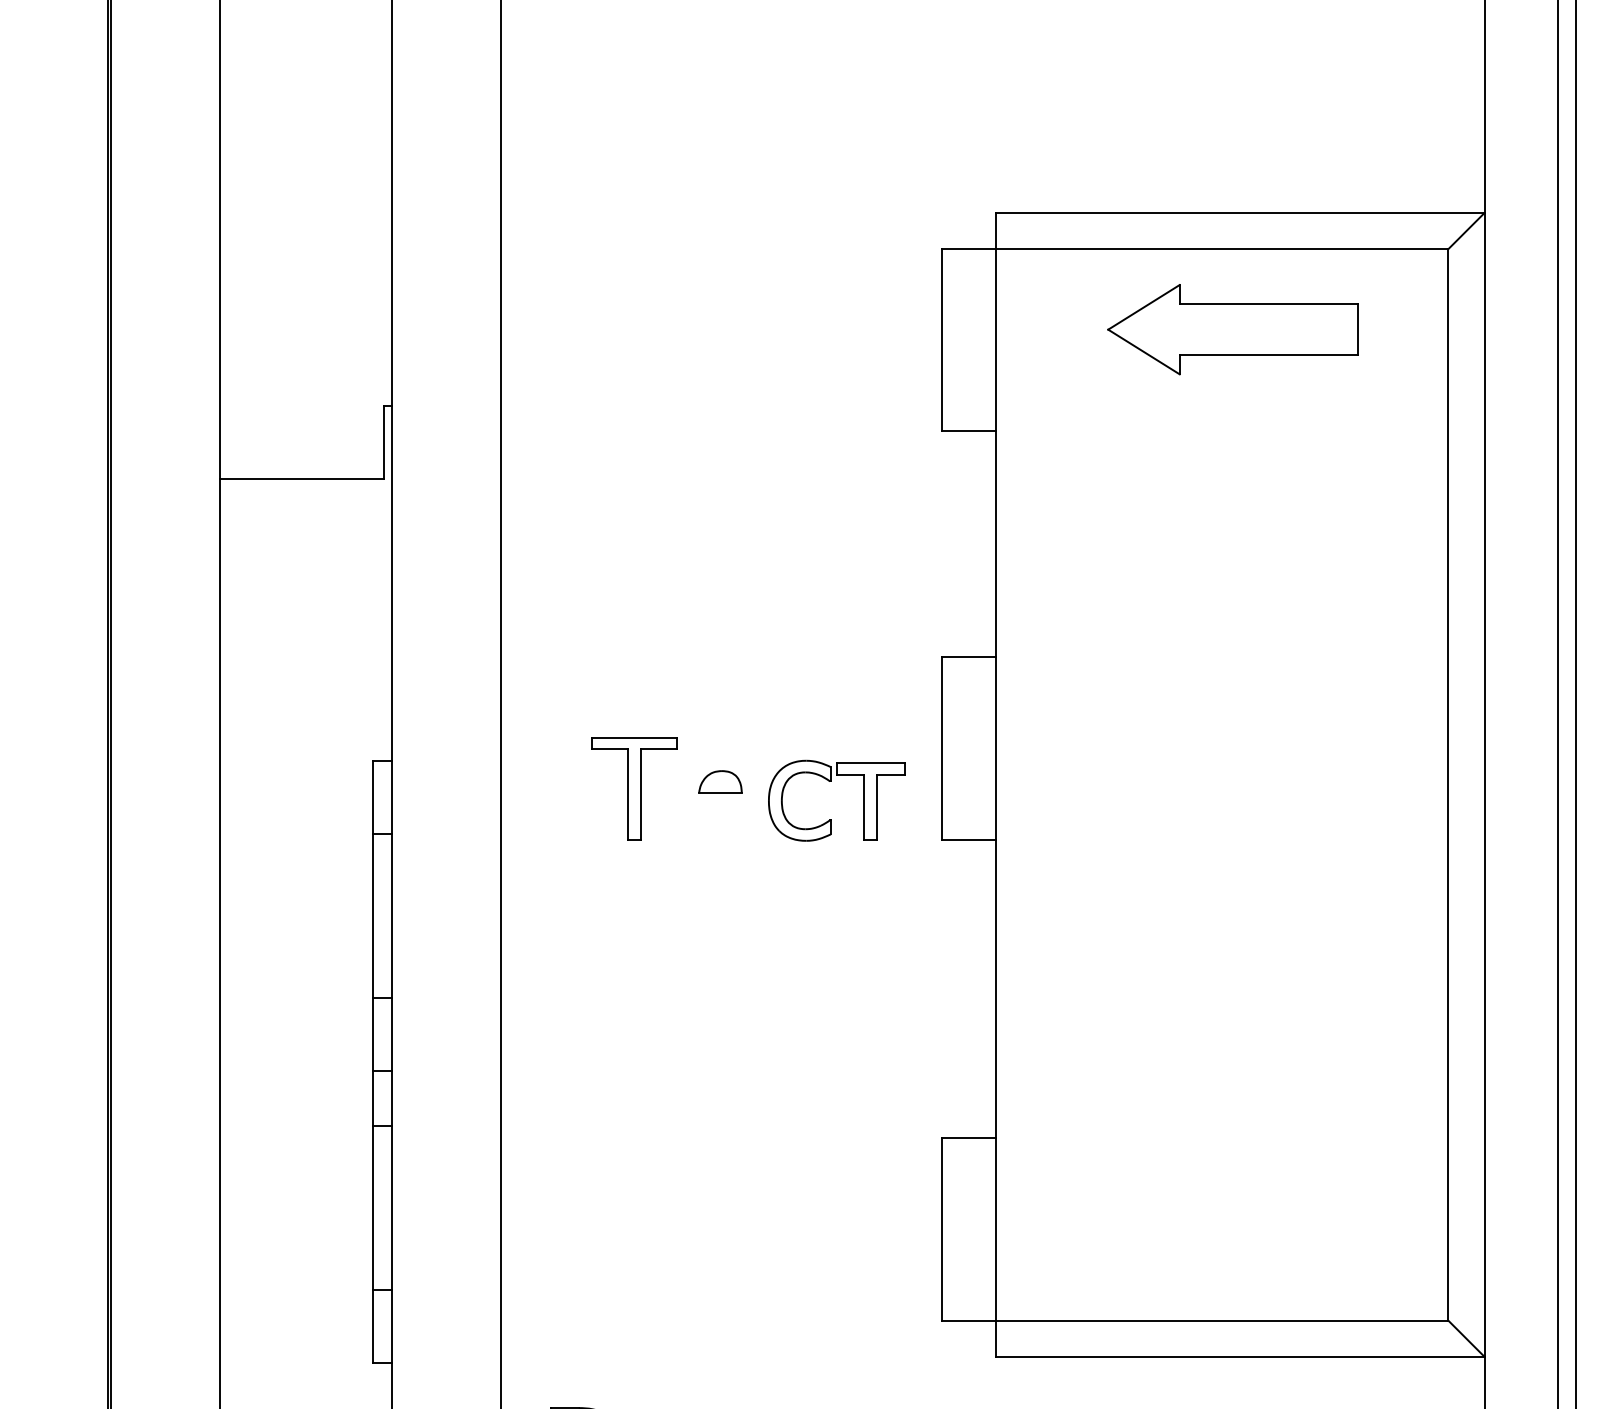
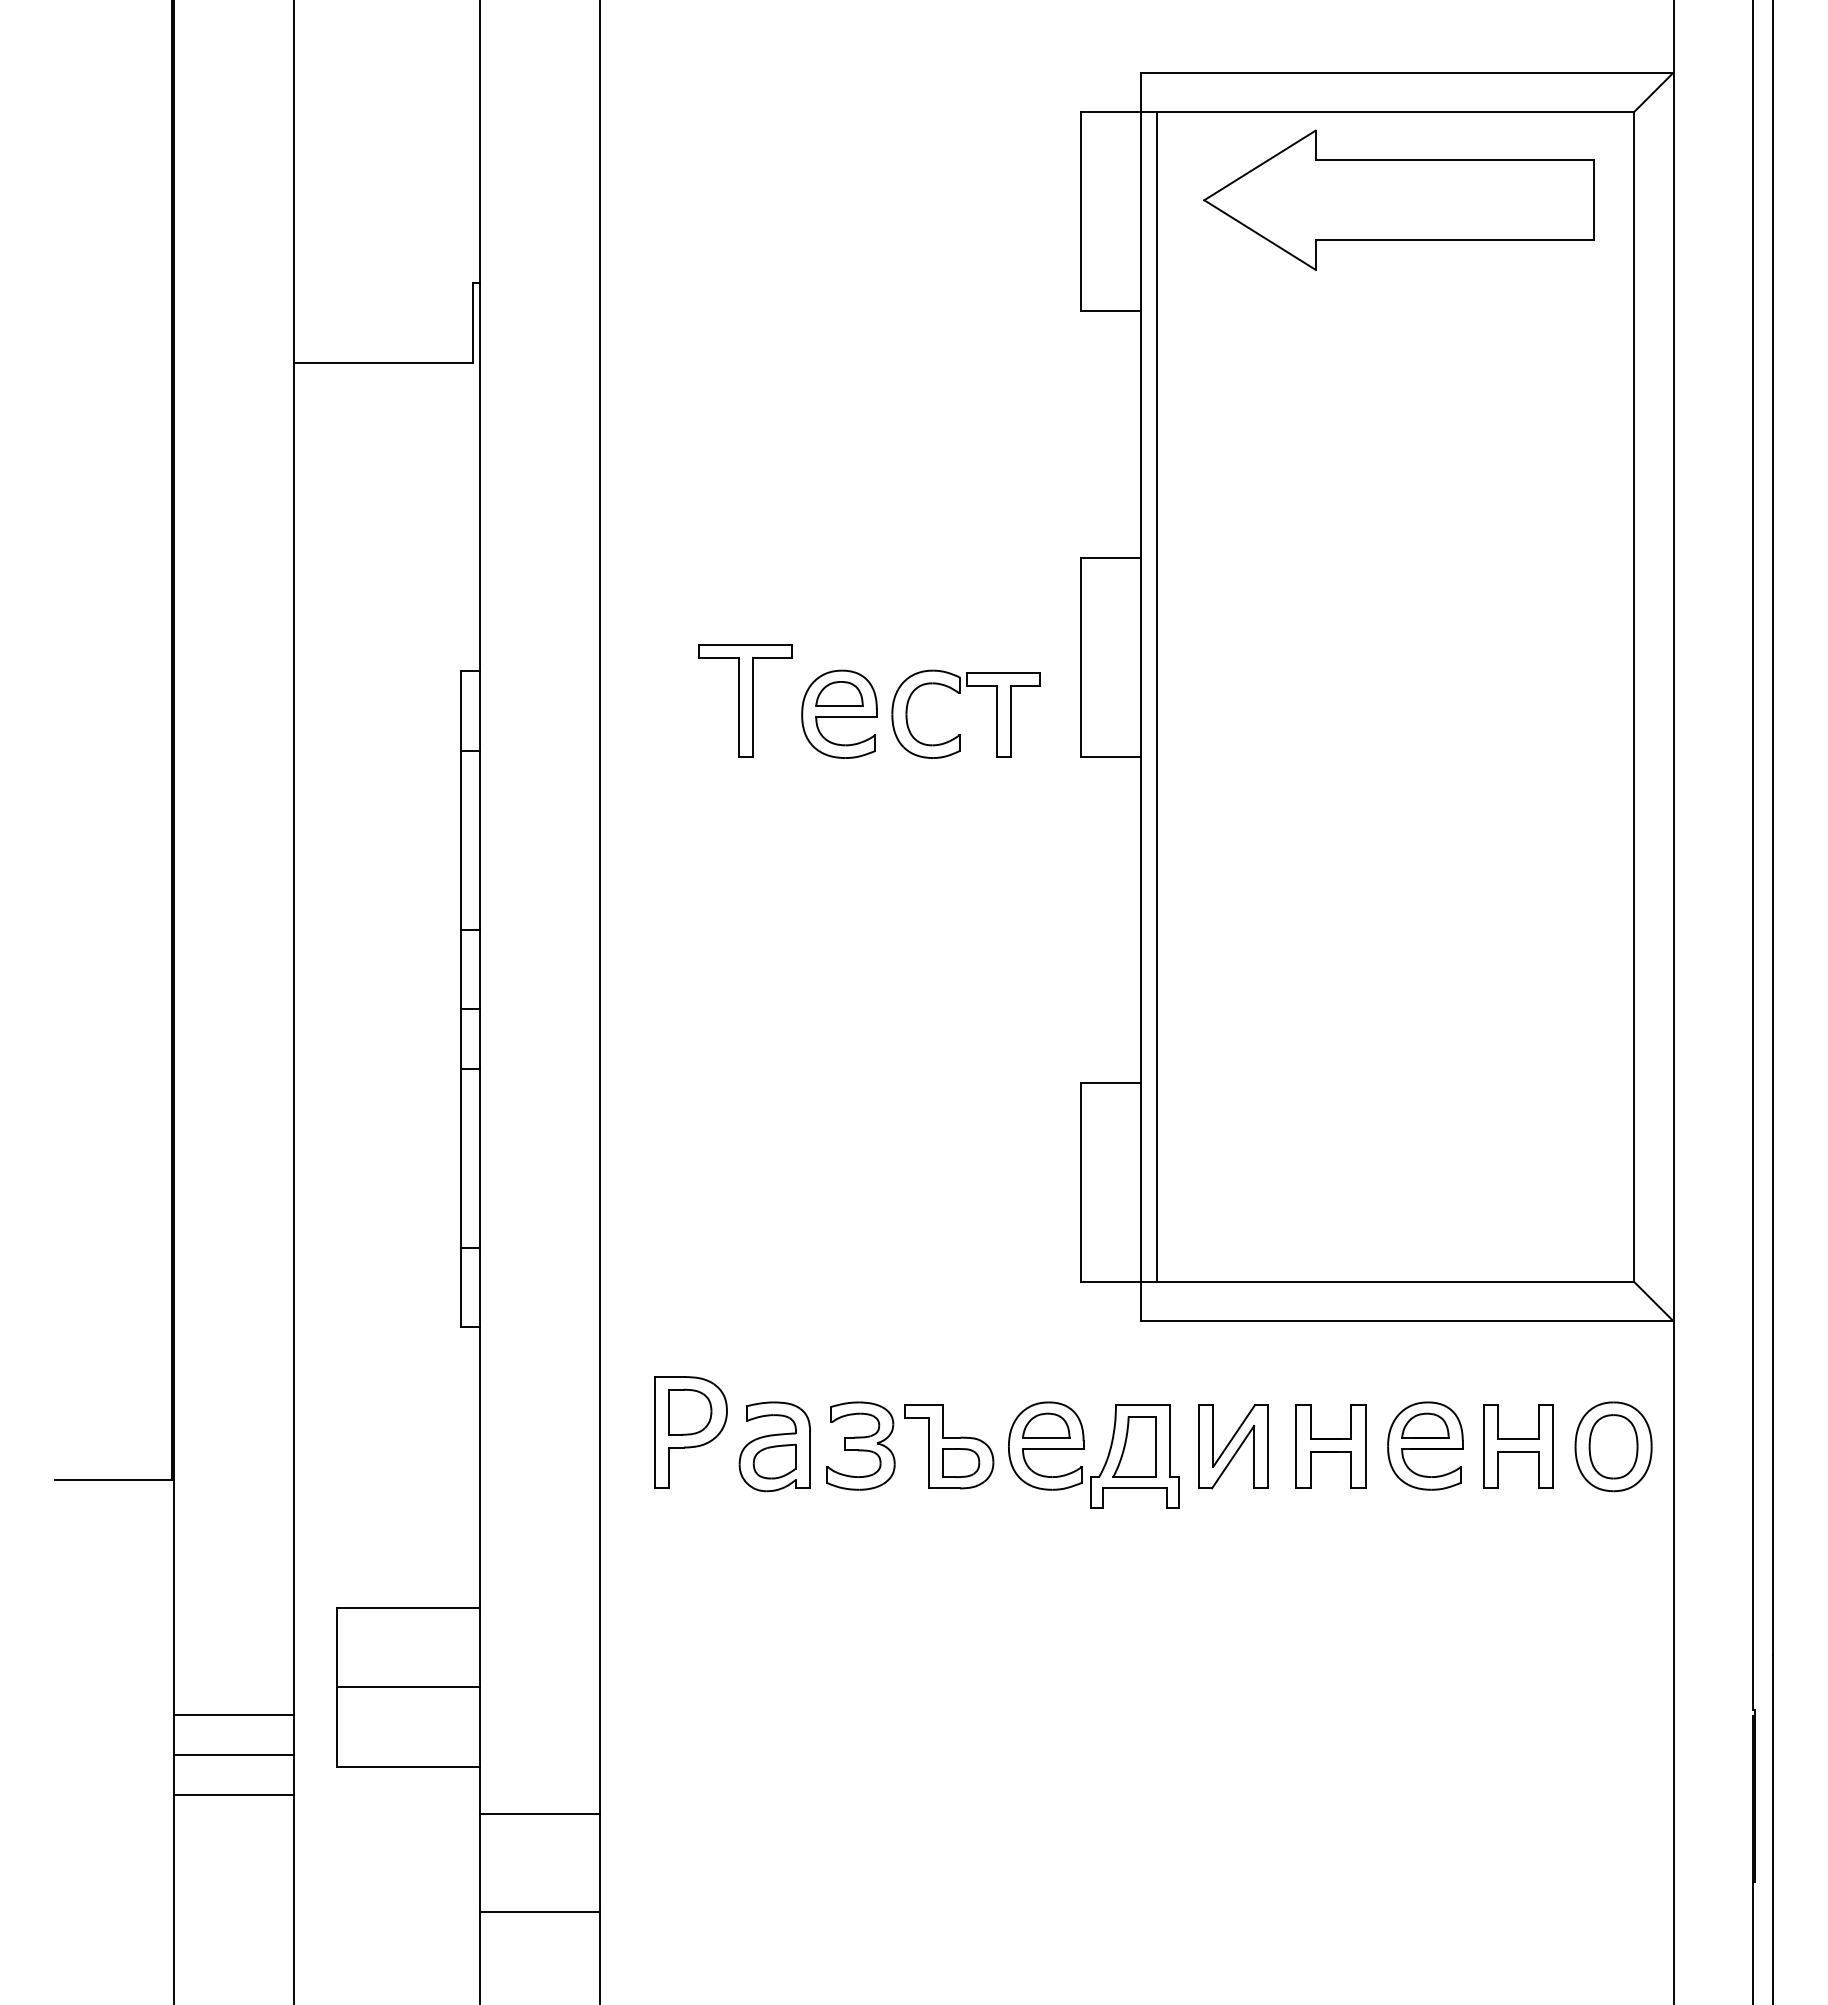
part: (1232, 329) -> (1398, 199), size x1.43
line: (1010, 784) -> (1156, 696), added
part: (720, 800) -> (839, 713), added

